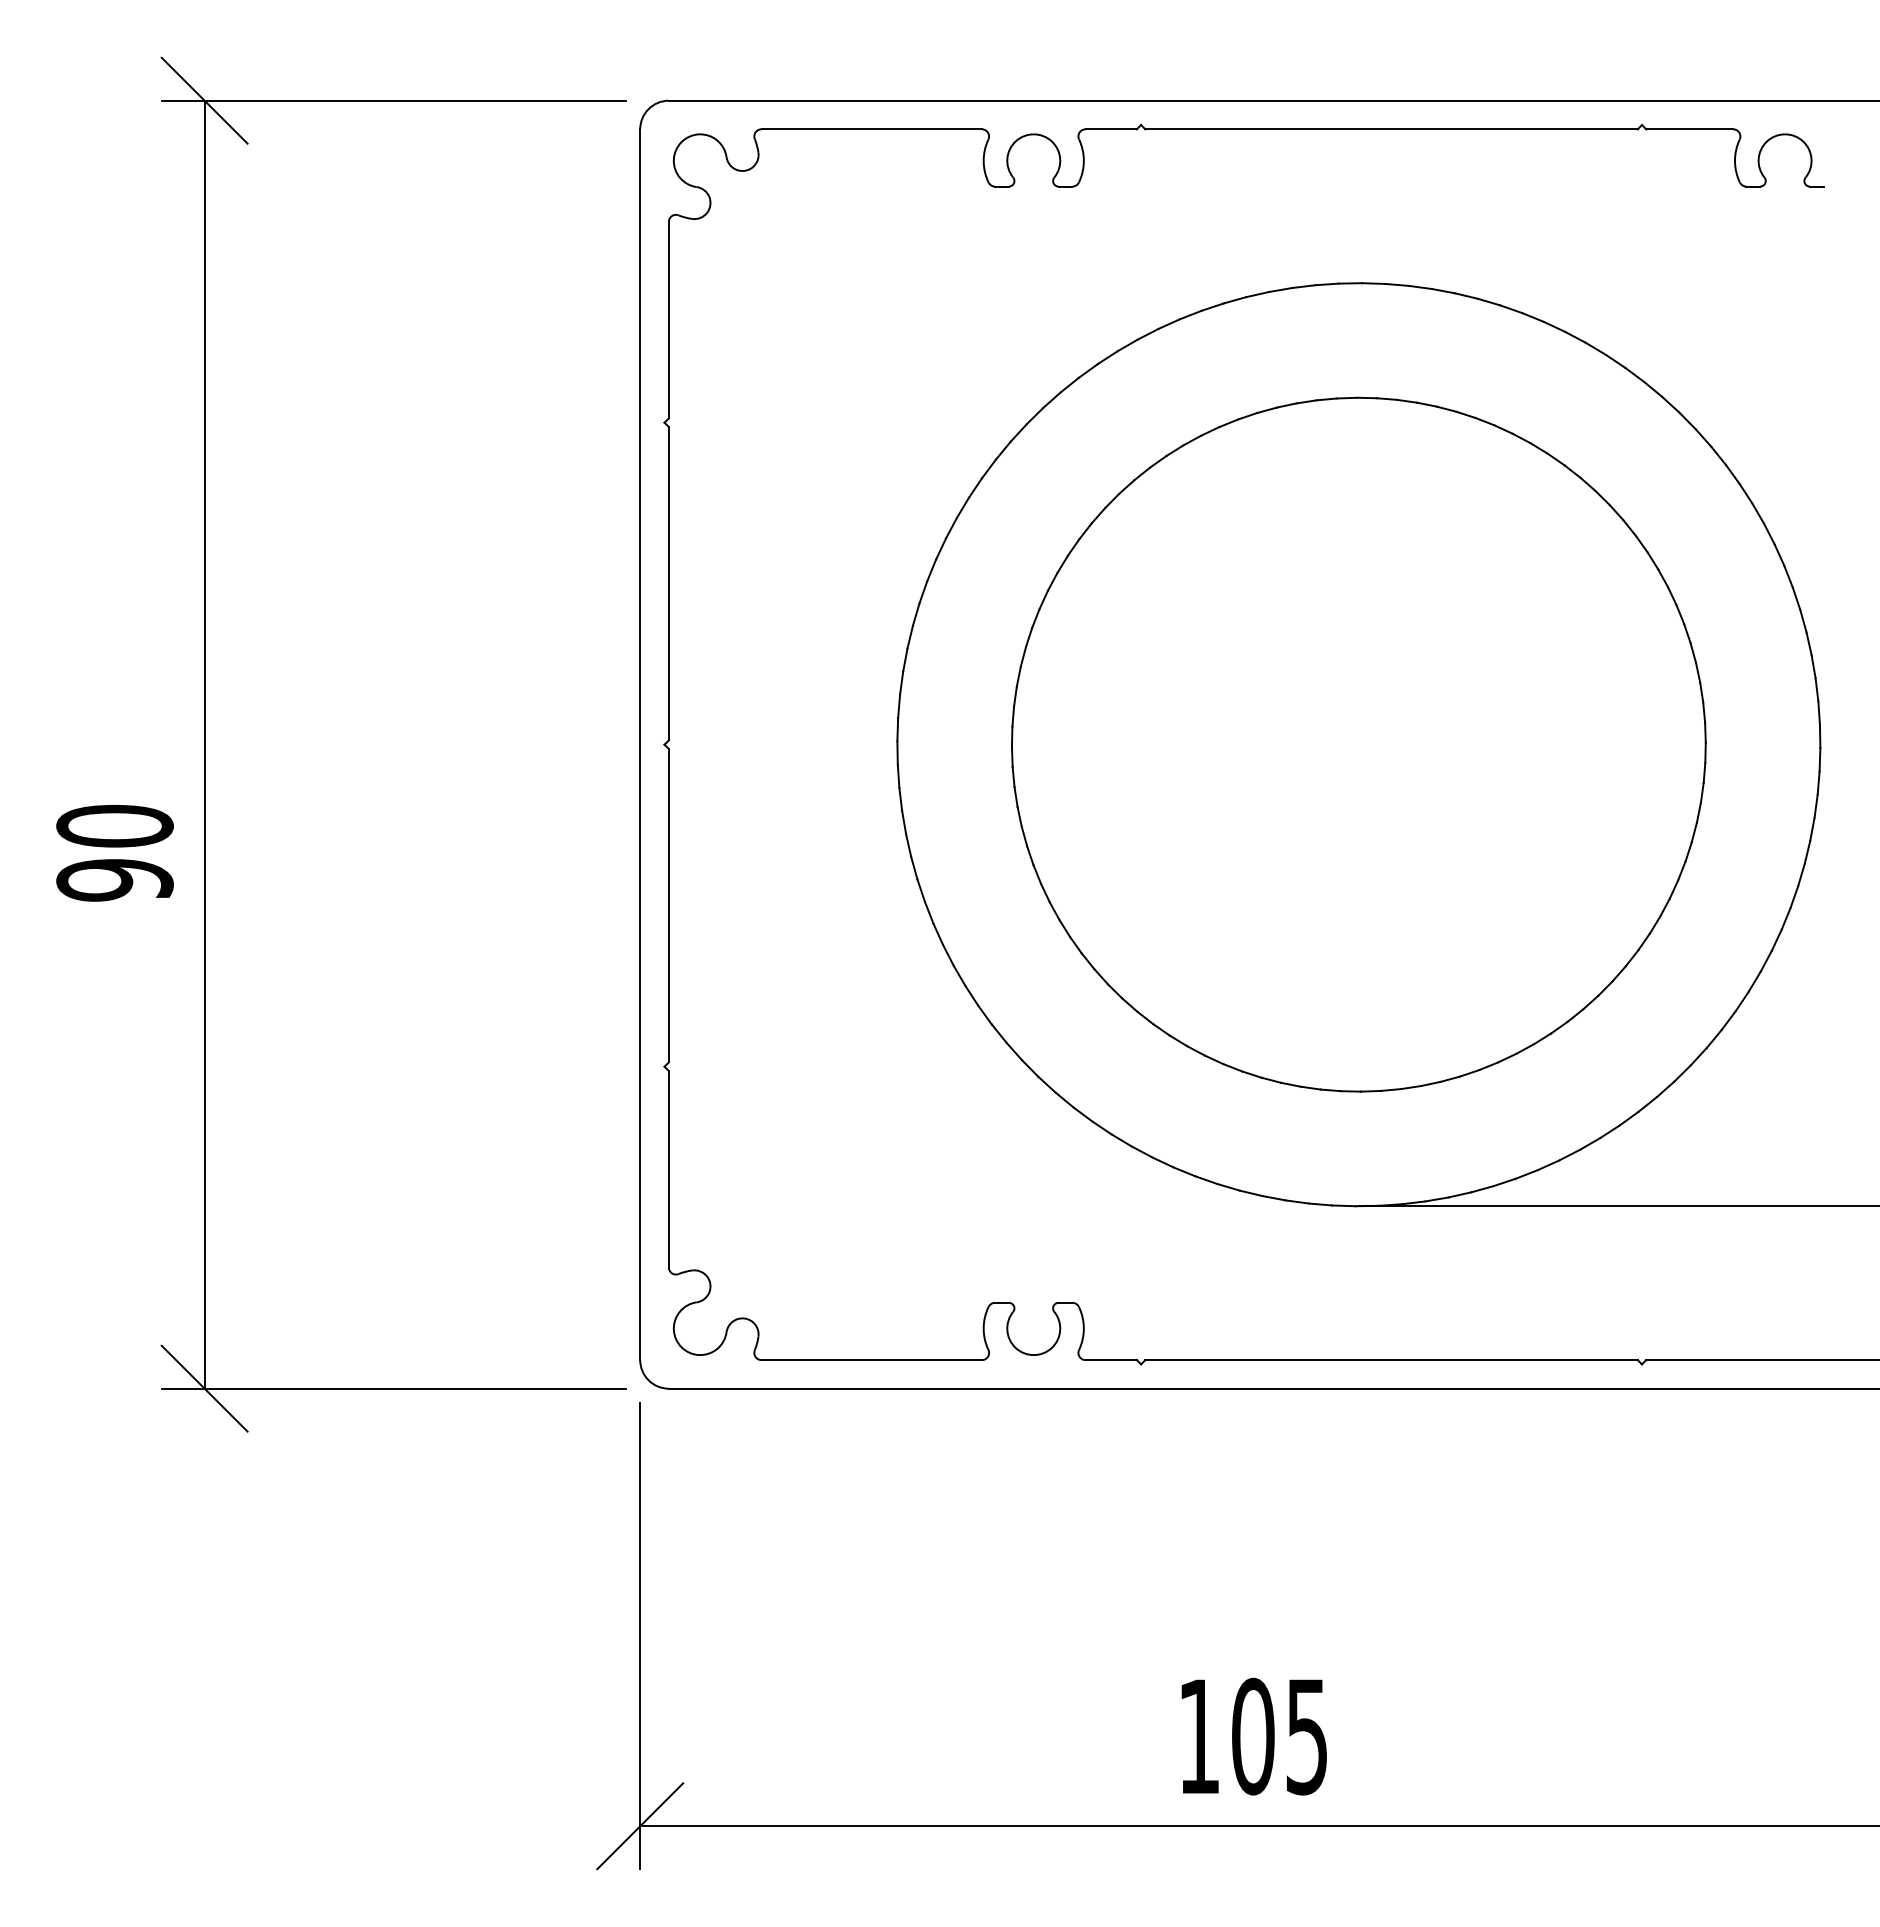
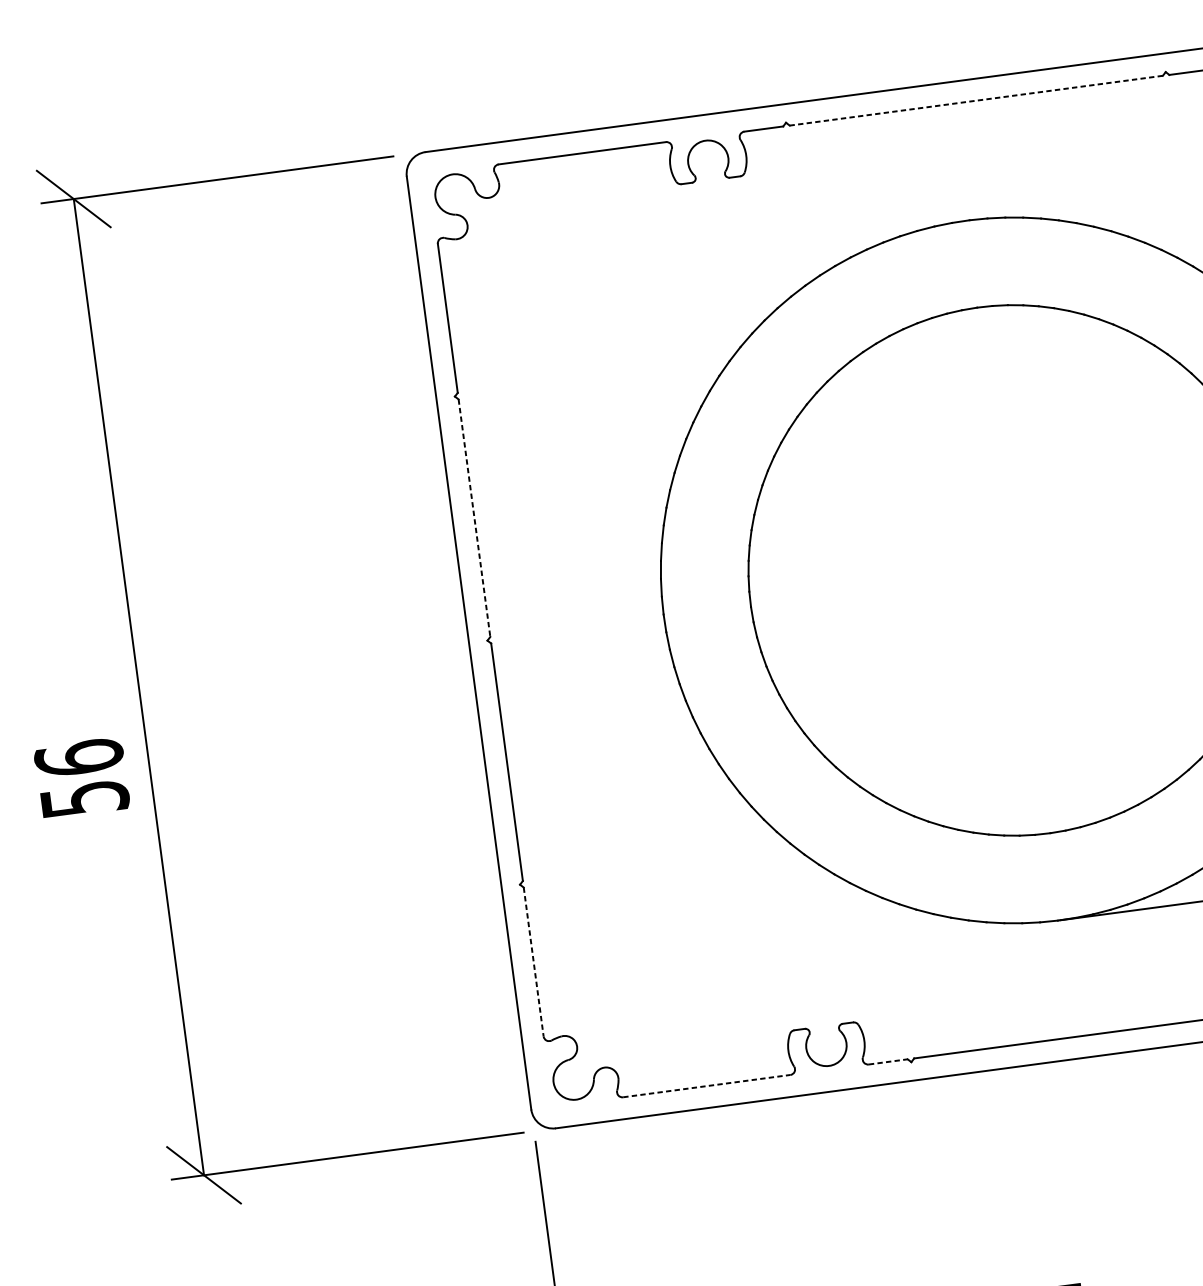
line: (1391, 129) -> (976, 100), solid -> dashed
line: (668, 583) -> (474, 518), solid -> dashed
text: (114, 852) -> (81, 777), 90 -> 56
line: (668, 1169) -> (533, 962), solid -> dashed
line: (872, 1360) -> (707, 1086), solid -> dashed
line: (1111, 1360) -> (888, 1062), solid -> dashed

